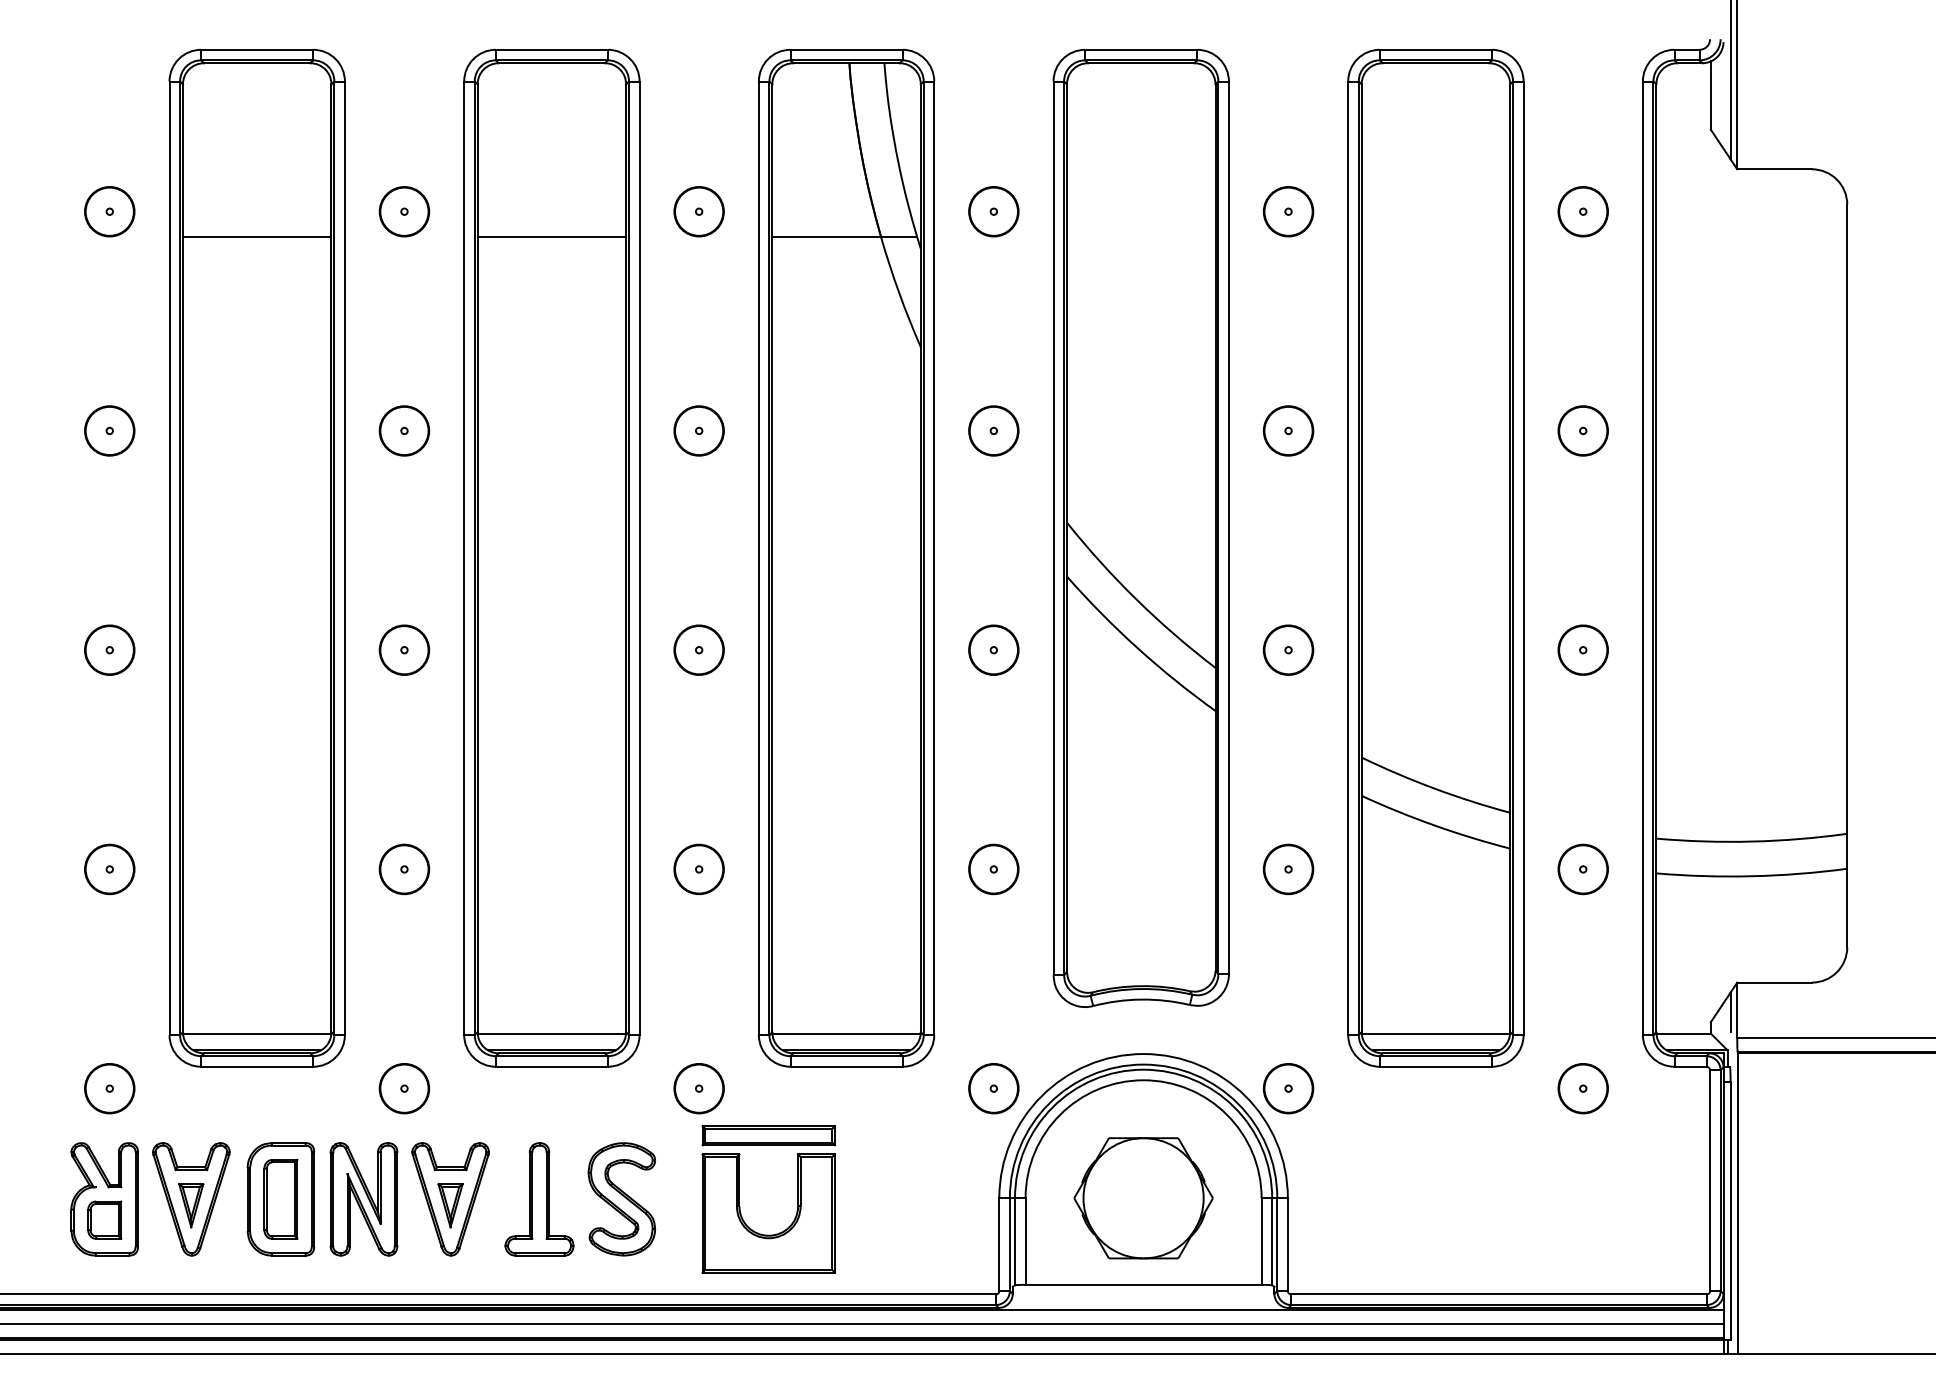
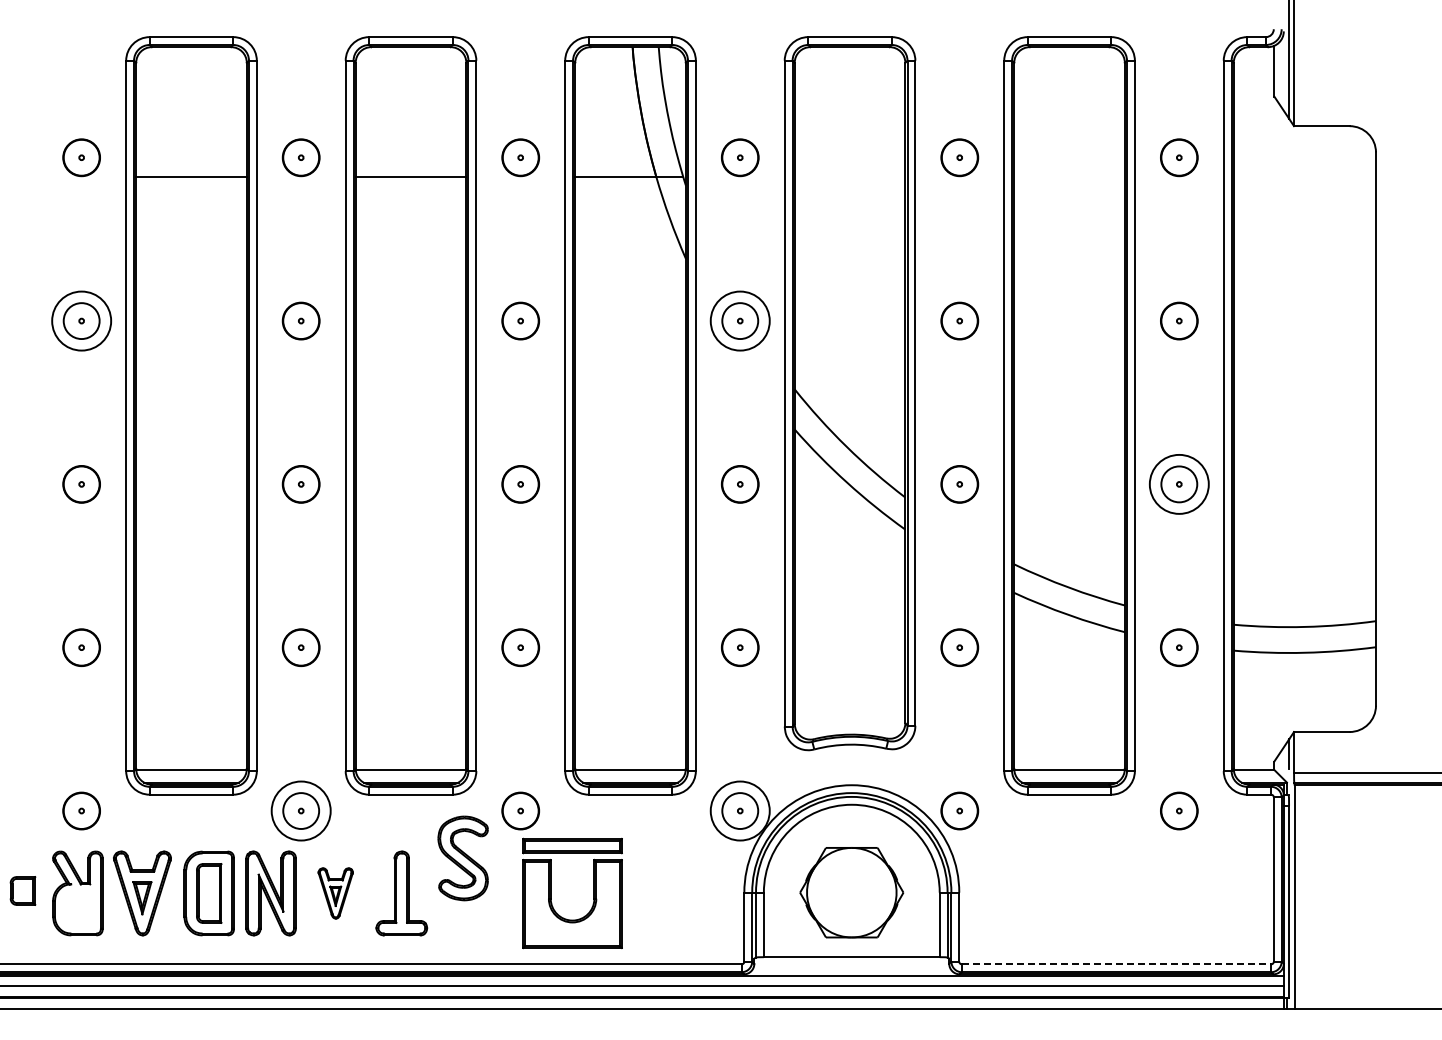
circle: (109, 430) -> (81, 320), size x1.6
circle: (992, 430) -> (739, 320), size x1.6
circle: (1582, 649) -> (1178, 483), size x1.6
circle: (403, 1087) -> (300, 810), size x1.6
circle: (992, 1087) -> (739, 810), size x1.6
part: (450, 1199) -> (335, 893), size x0.6
part: (620, 1199) -> (462, 858), moved
part: (104, 1219) -> (22, 890), moved
line: (1498, 1294) -> (1116, 964), solid -> dashed

